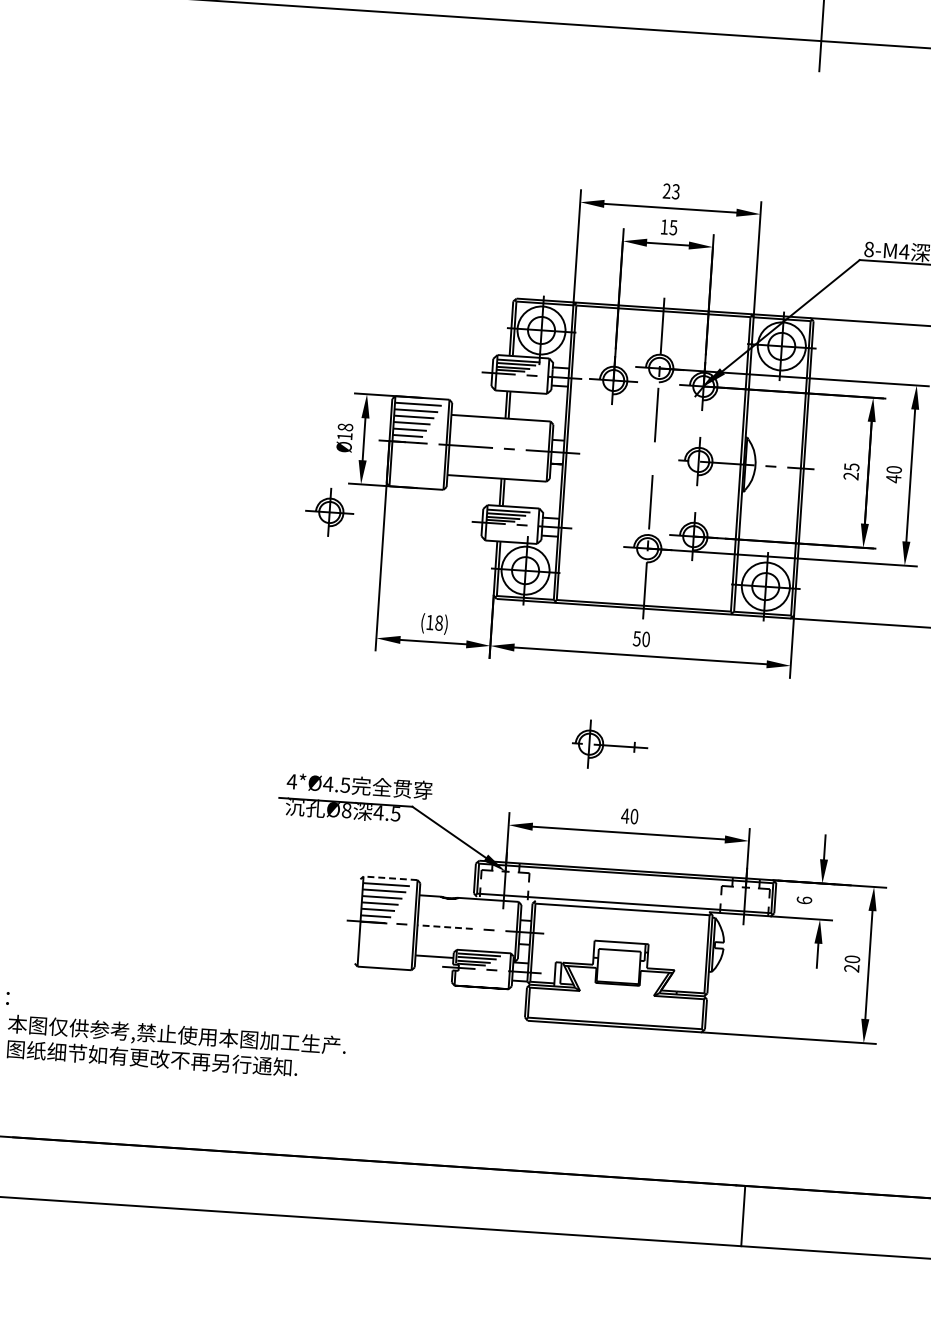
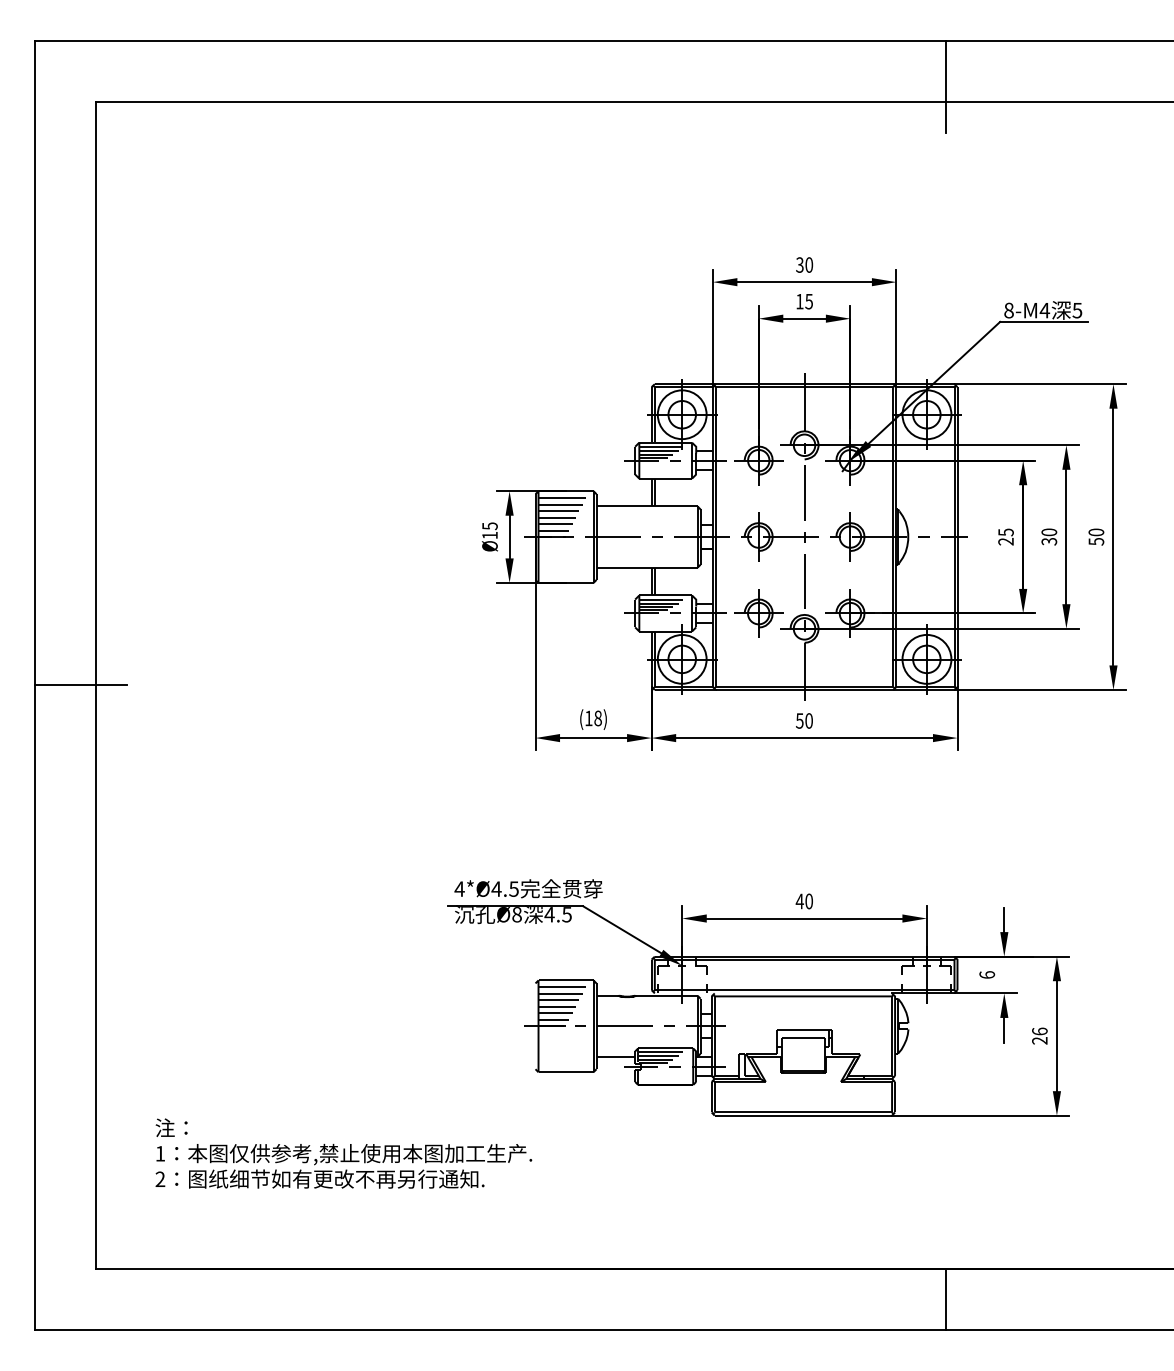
text: (671, 190) -> (804, 264), 23 -> 30
text: (345, 427) -> (489, 526), Ø18 -> Ø15
text: (893, 478) -> (1049, 541), 40 -> 30
part: (329, 512) -> (758, 613), moved
part: (609, 745) -> (779, 536), moved
line: (391, 878) -> (566, 980), dashed -> solid
line: (445, 927) -> (625, 1026), dashed -> solid
text: (852, 959) -> (1039, 1031), 20 -> 26

